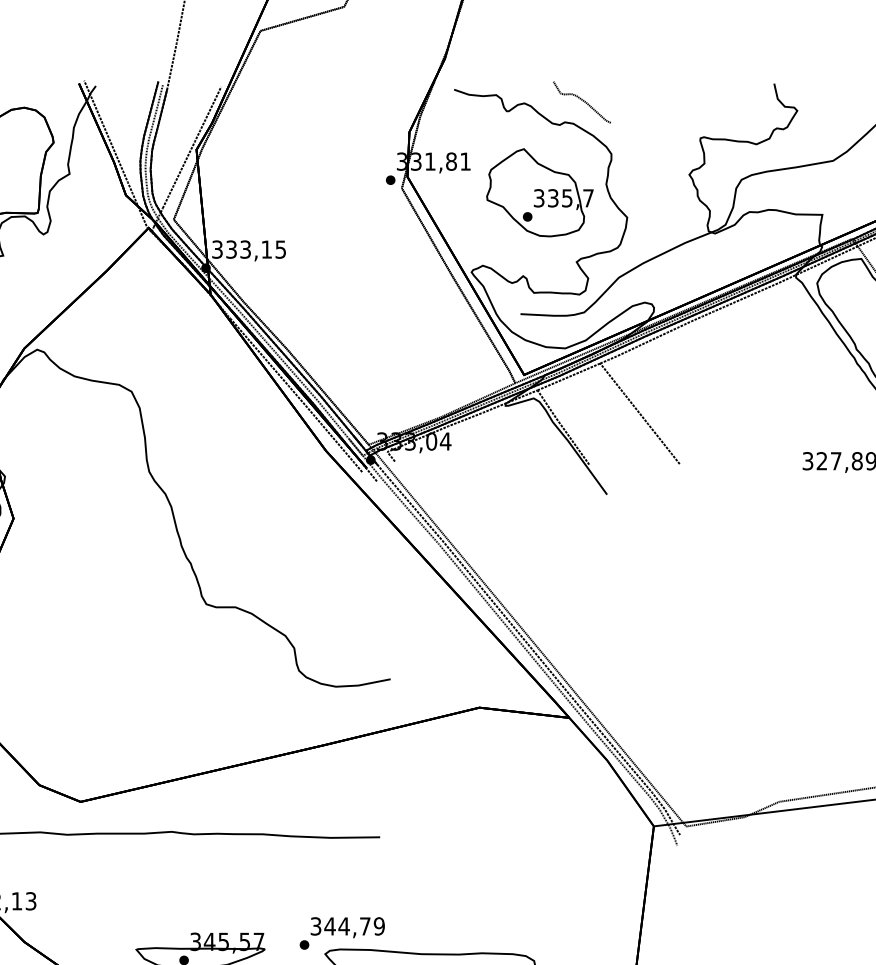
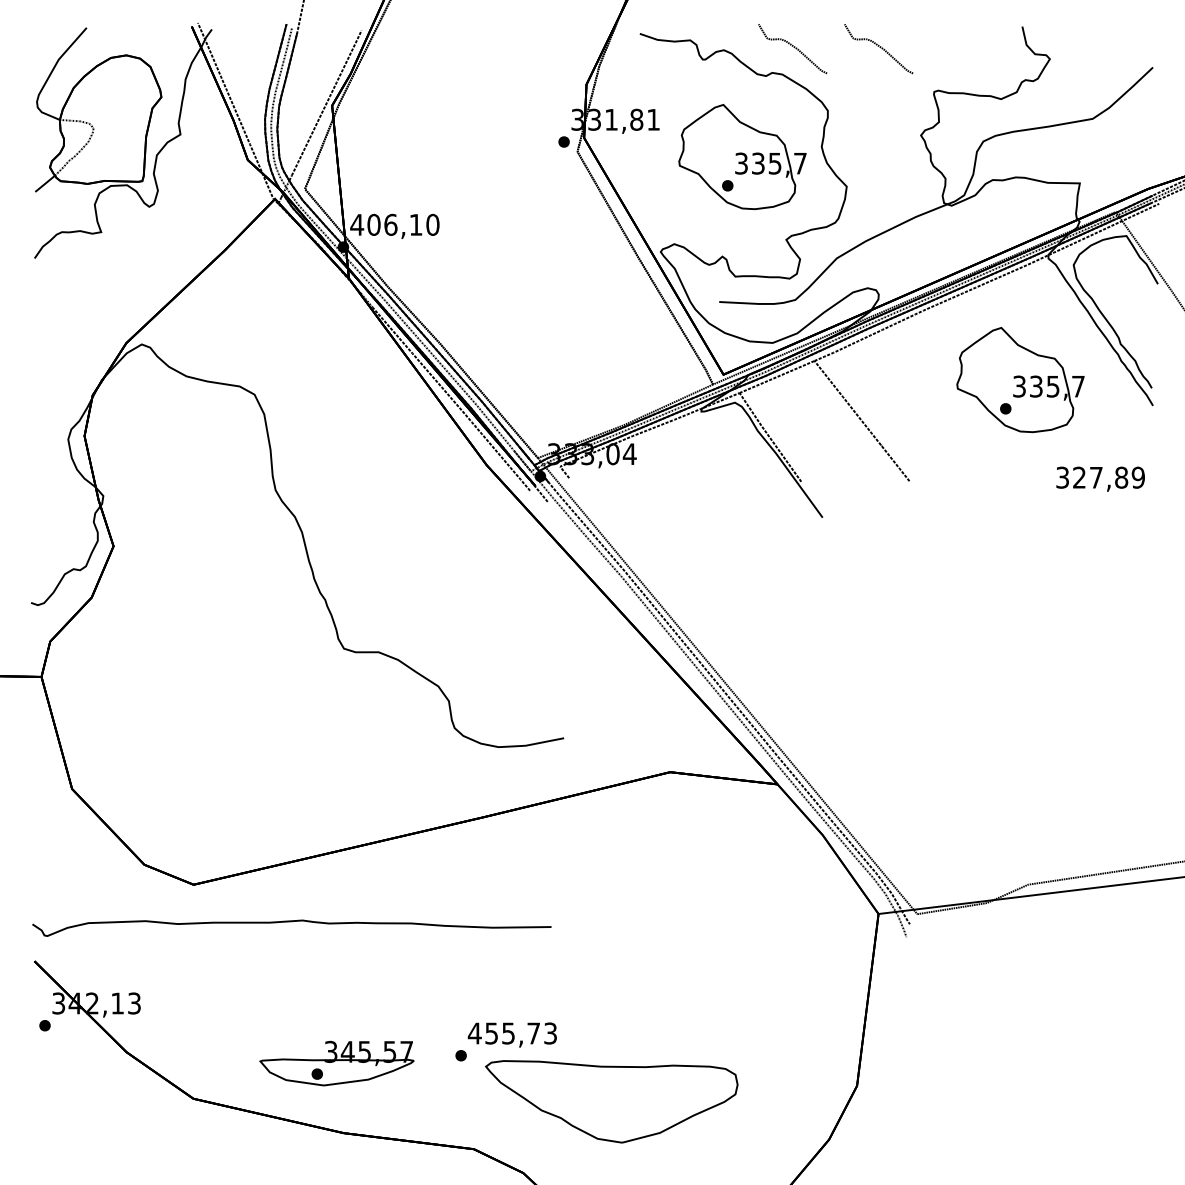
curve: (654, 101) -> (879, 47), added
text: (248, 249) -> (394, 224), 333,15 -> 406,10
part: (772, 379) -> (1020, 380), added
text: (347, 926) -> (512, 1033), 344,79 -> 455,73

